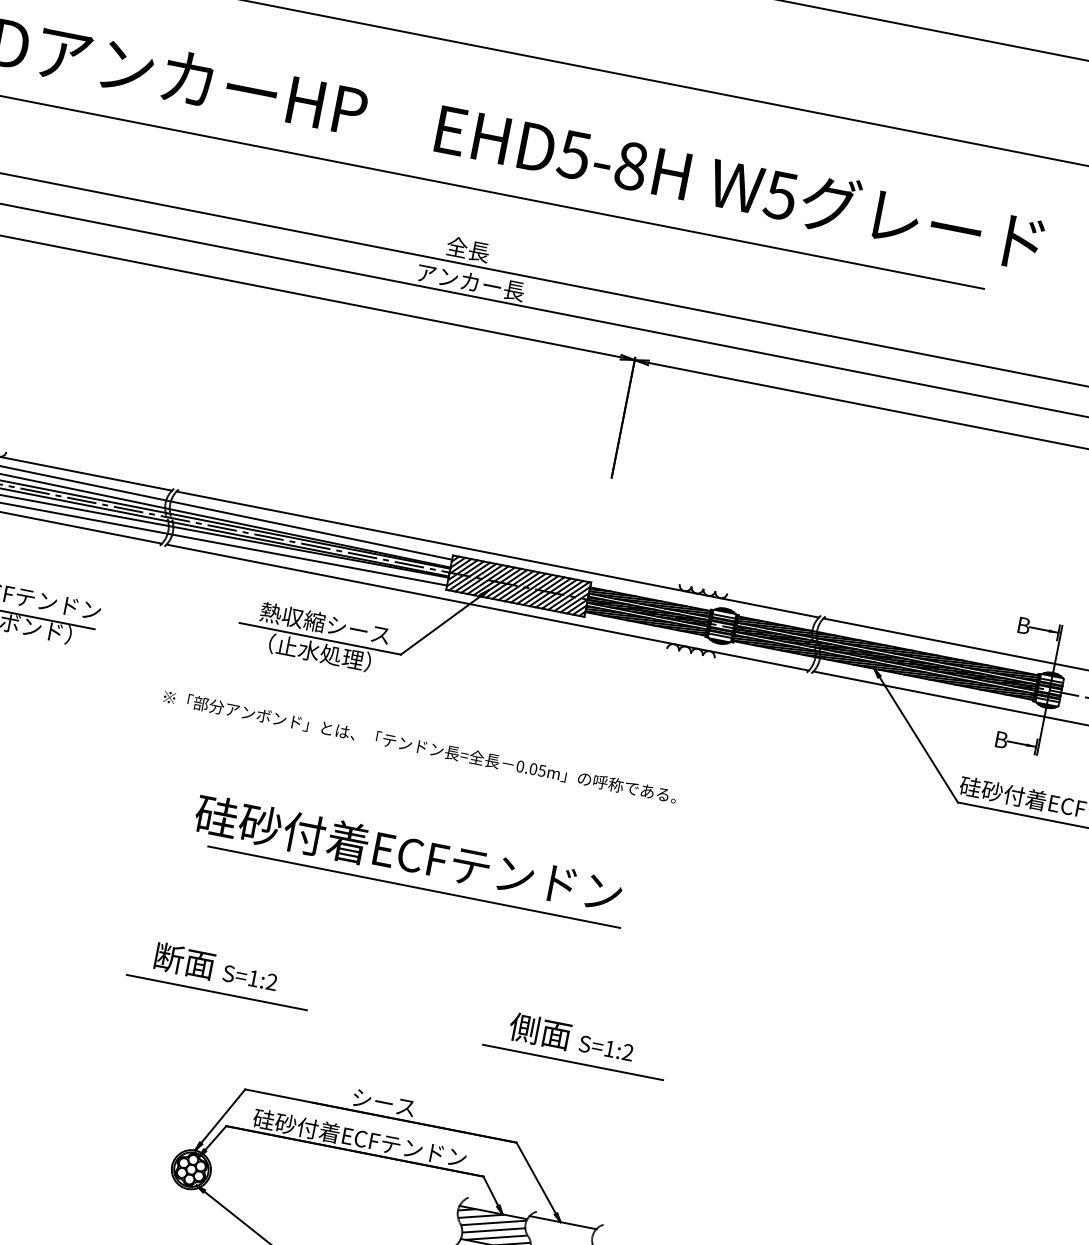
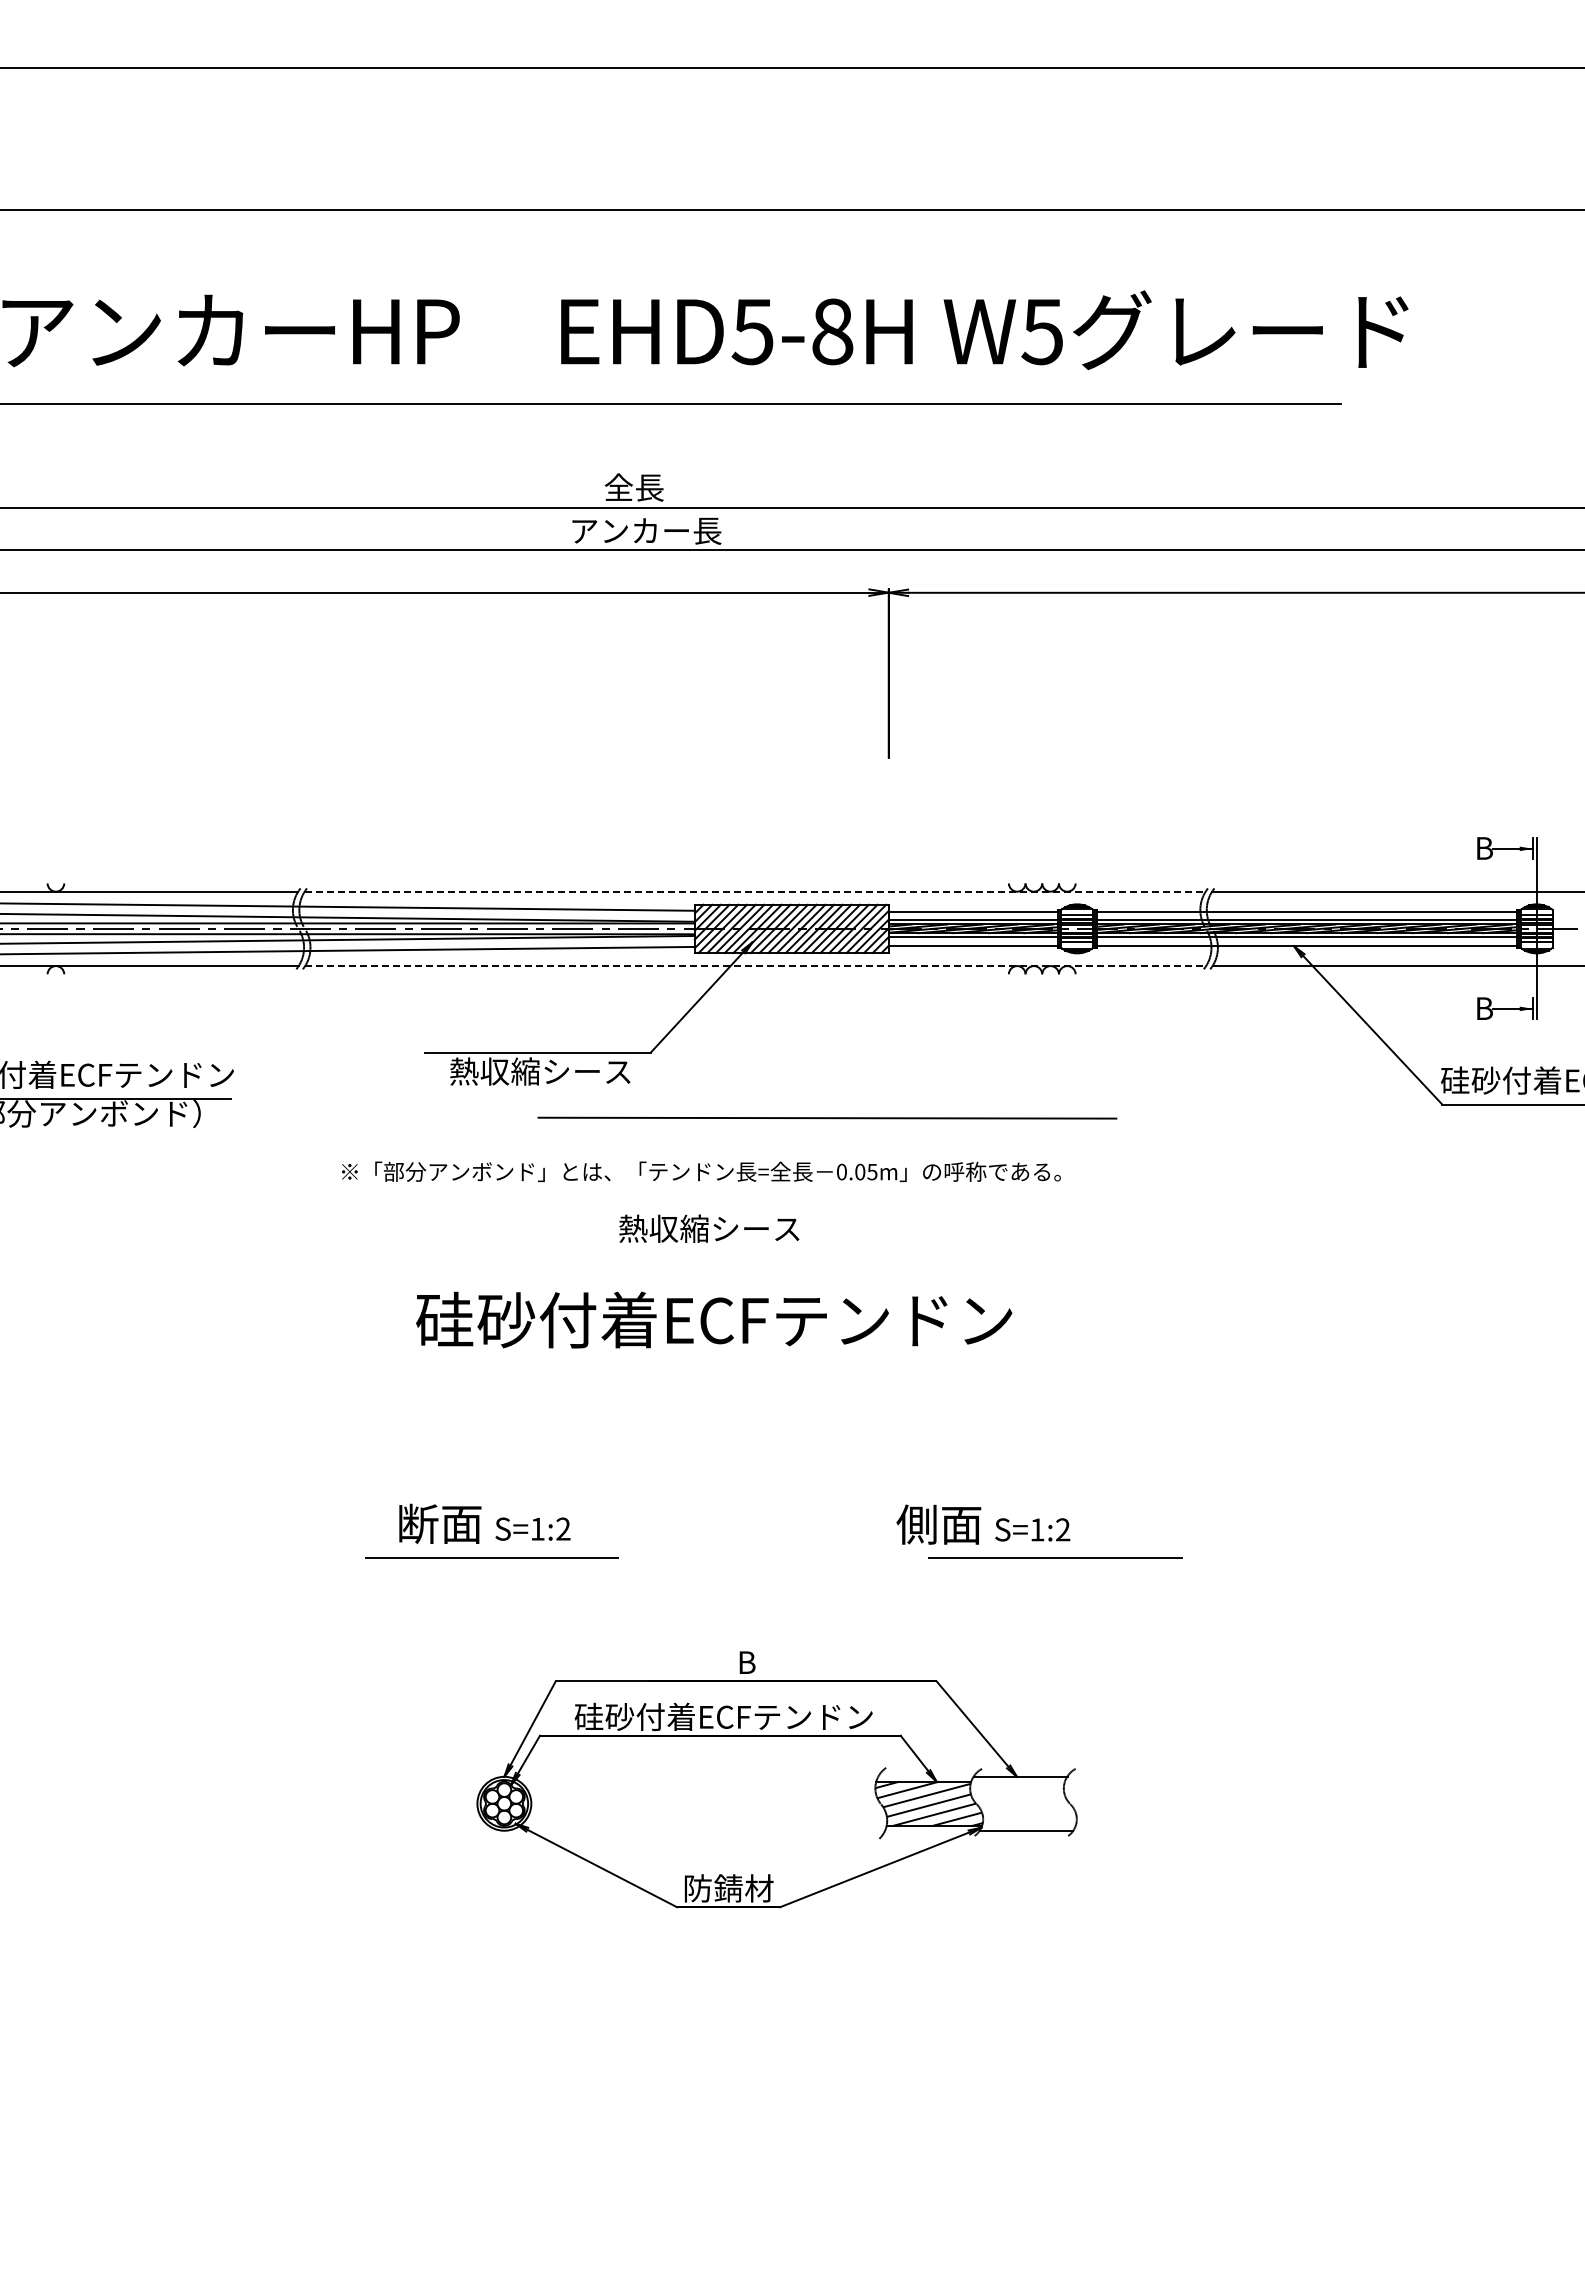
line: (498, 554) -> (755, 891), solid -> dashed
hatch: (649, 601) -> (972, 915), removed
line: (488, 608) -> (756, 966), solid -> dashed
hatch: (645, 620) -> (972, 941), removed
text: (325, 623) -> (709, 1228), moved
hatch: (887, 648) -> (1306, 915), removed
text: (319, 652) -> (540, 1071), （止水処理） -> 熱収縮シース
hatch: (883, 667) -> (1306, 941), removed
line: (414, 886) -> (827, 1117), moved
line: (573, 1062) -> (1055, 1557), moved
text: (383, 1102) -> (746, 1662), シース -> B

